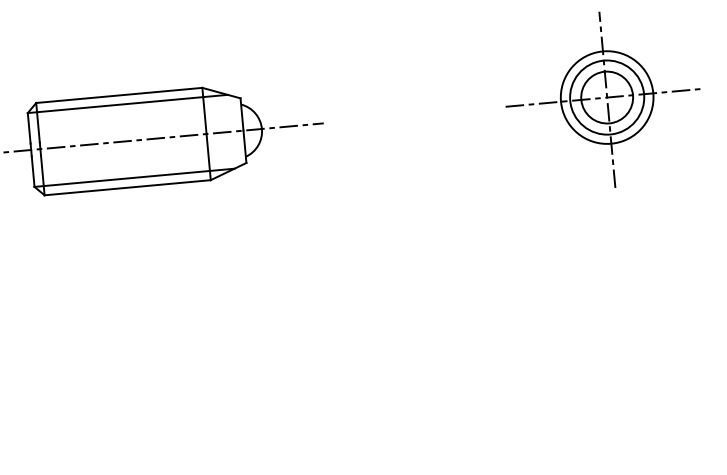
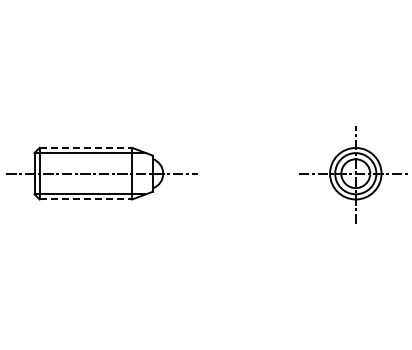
line: (120, 94) -> (86, 147), solid -> dashed
line: (128, 187) -> (86, 199), solid -> dashed

